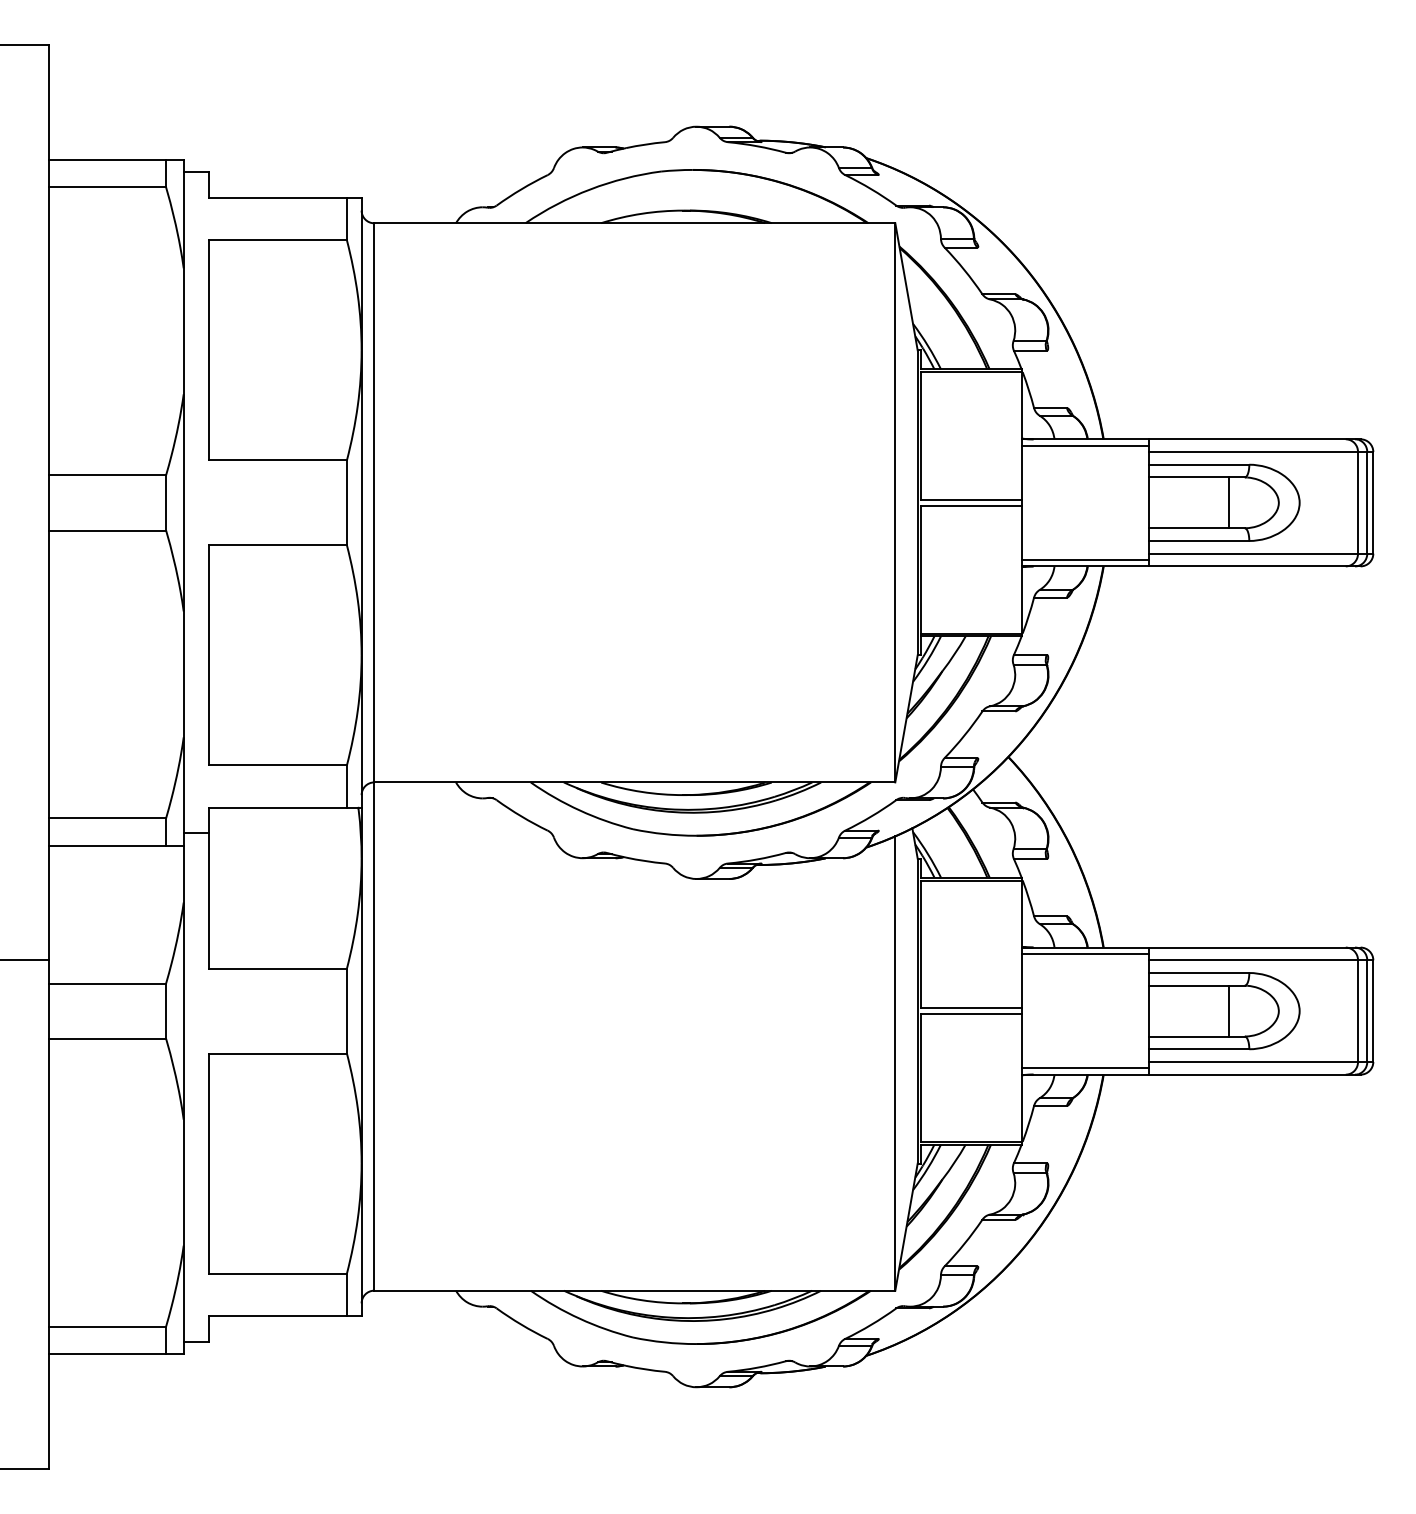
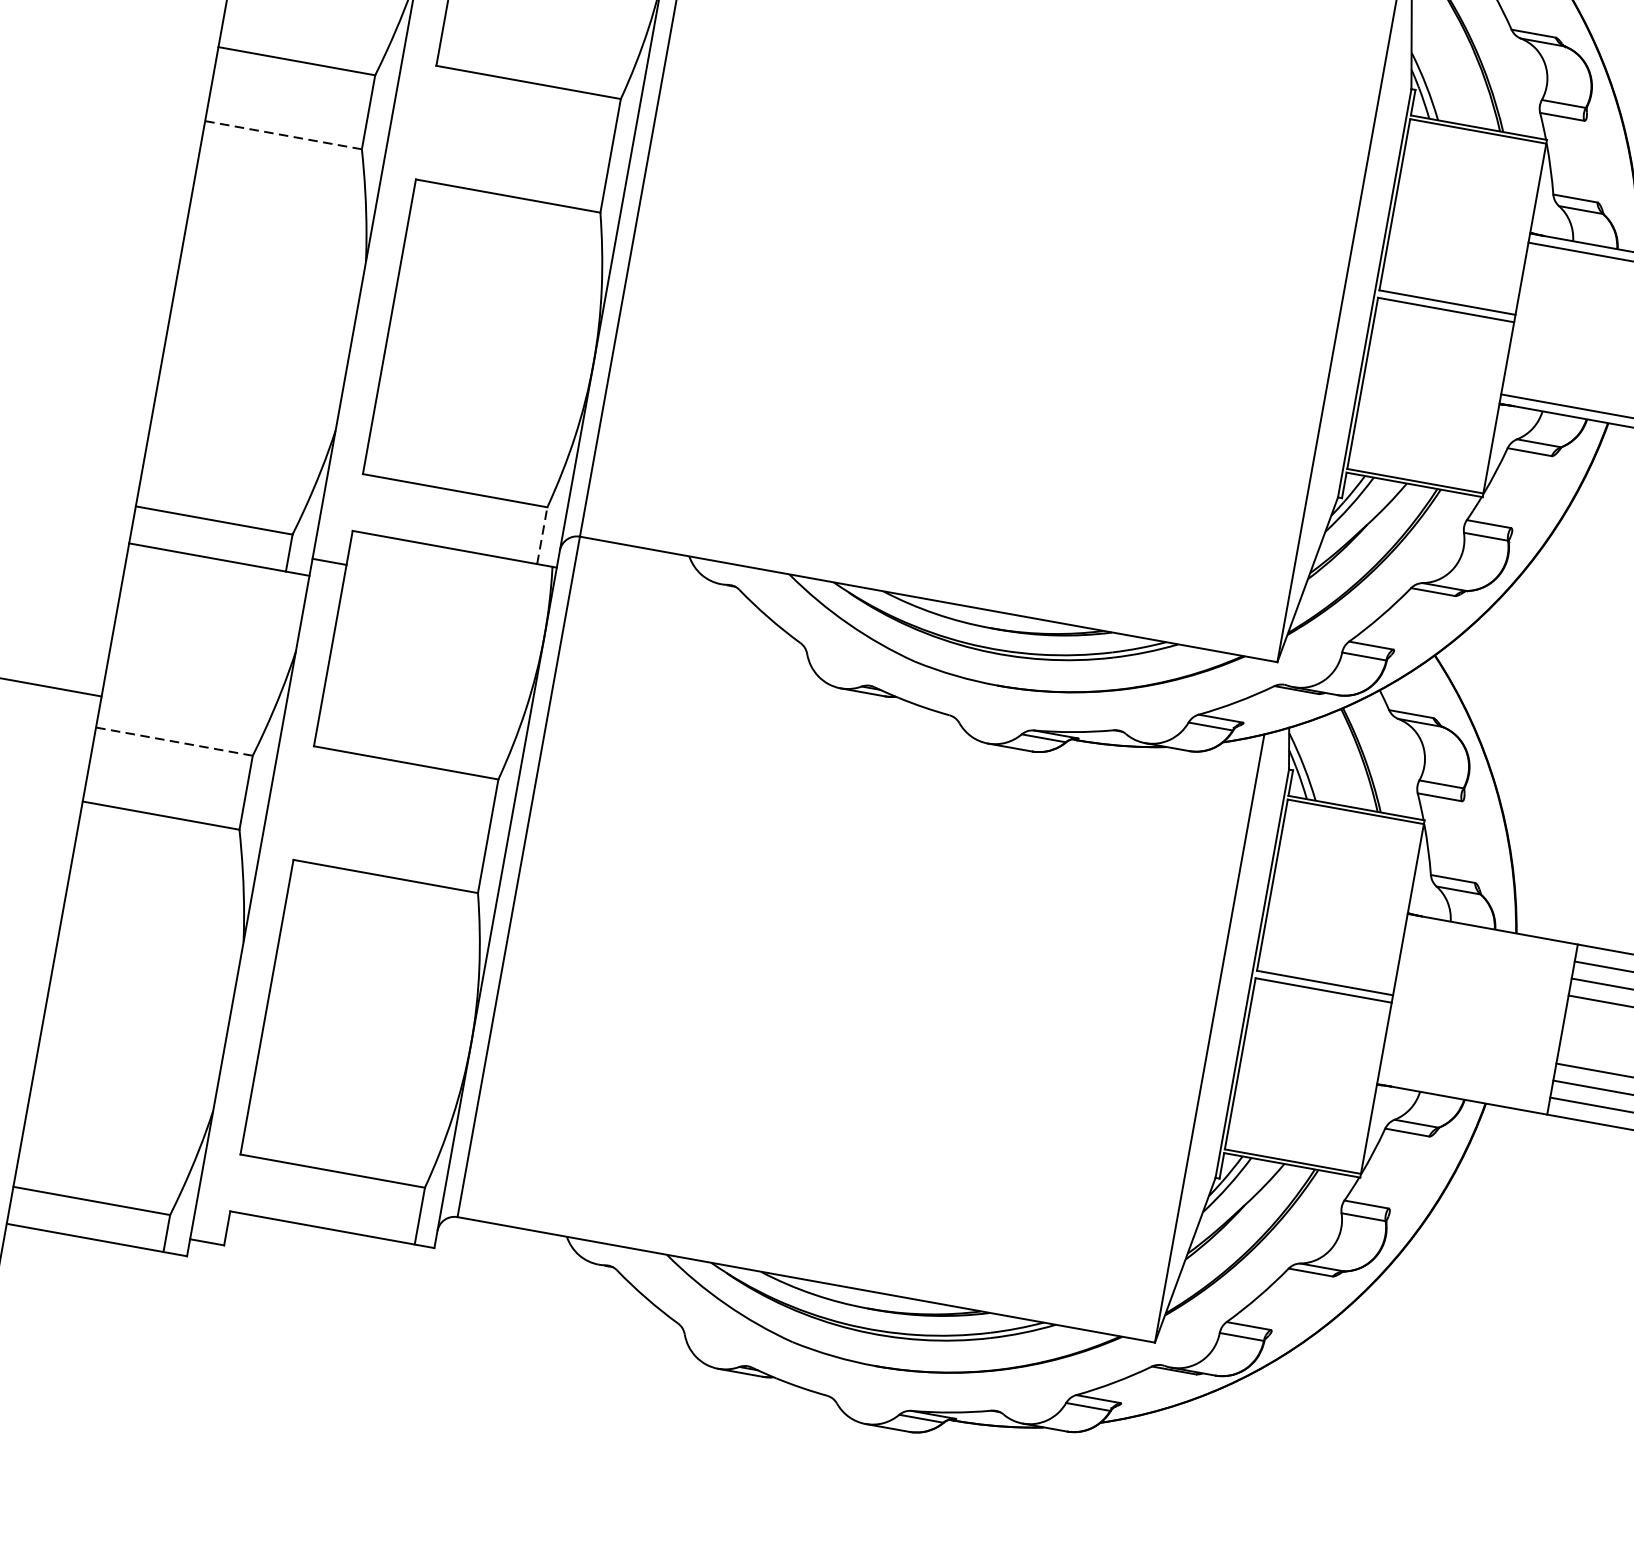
line: (107, 530) -> (283, 135), solid -> dashed
line: (346, 786) -> (541, 535), solid -> dashed
line: (1085, 954) -> (1490, 938), removed
line: (107, 983) -> (174, 741), solid -> dashed
line: (1085, 1067) -> (1463, 1089), removed

